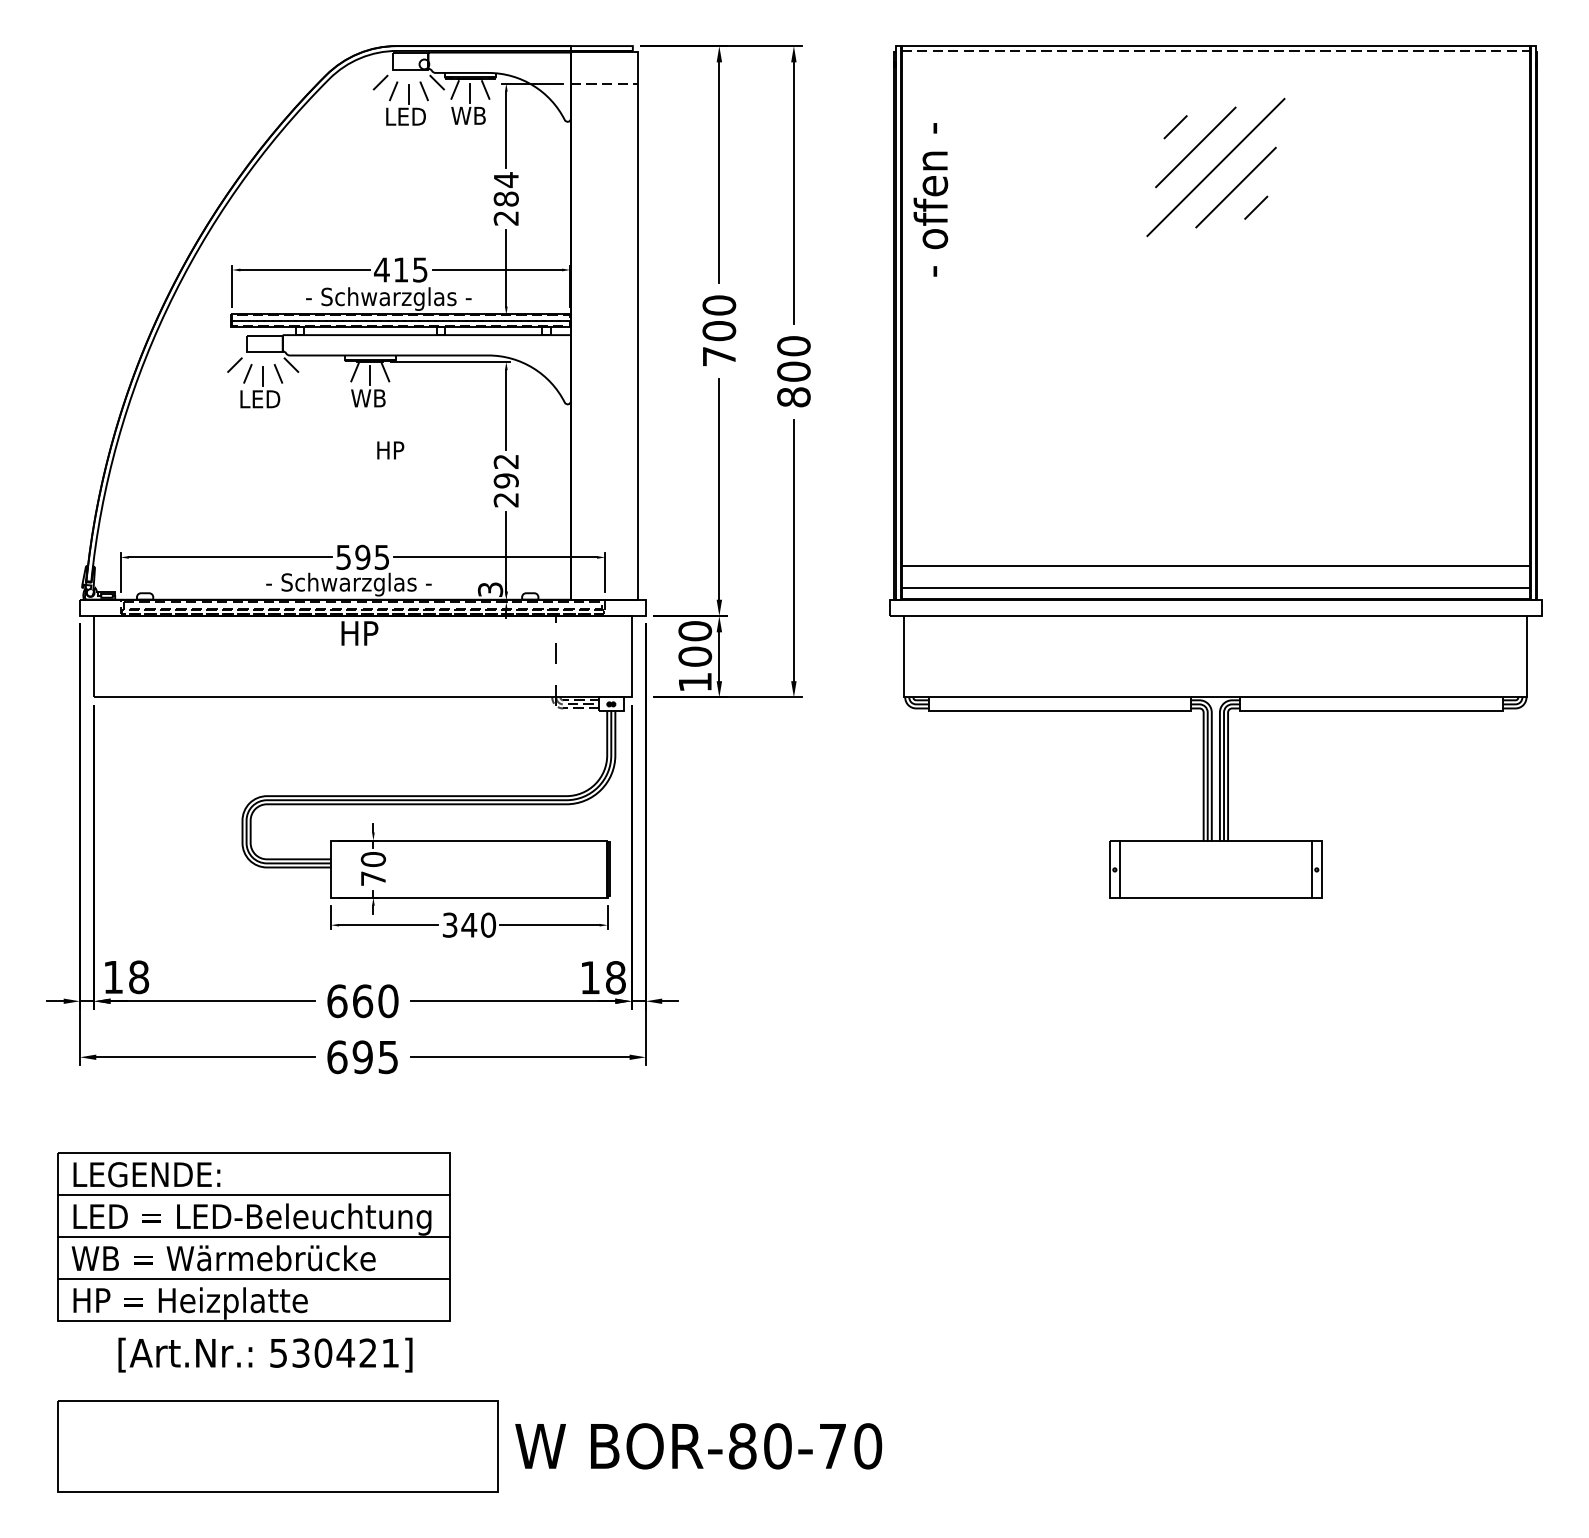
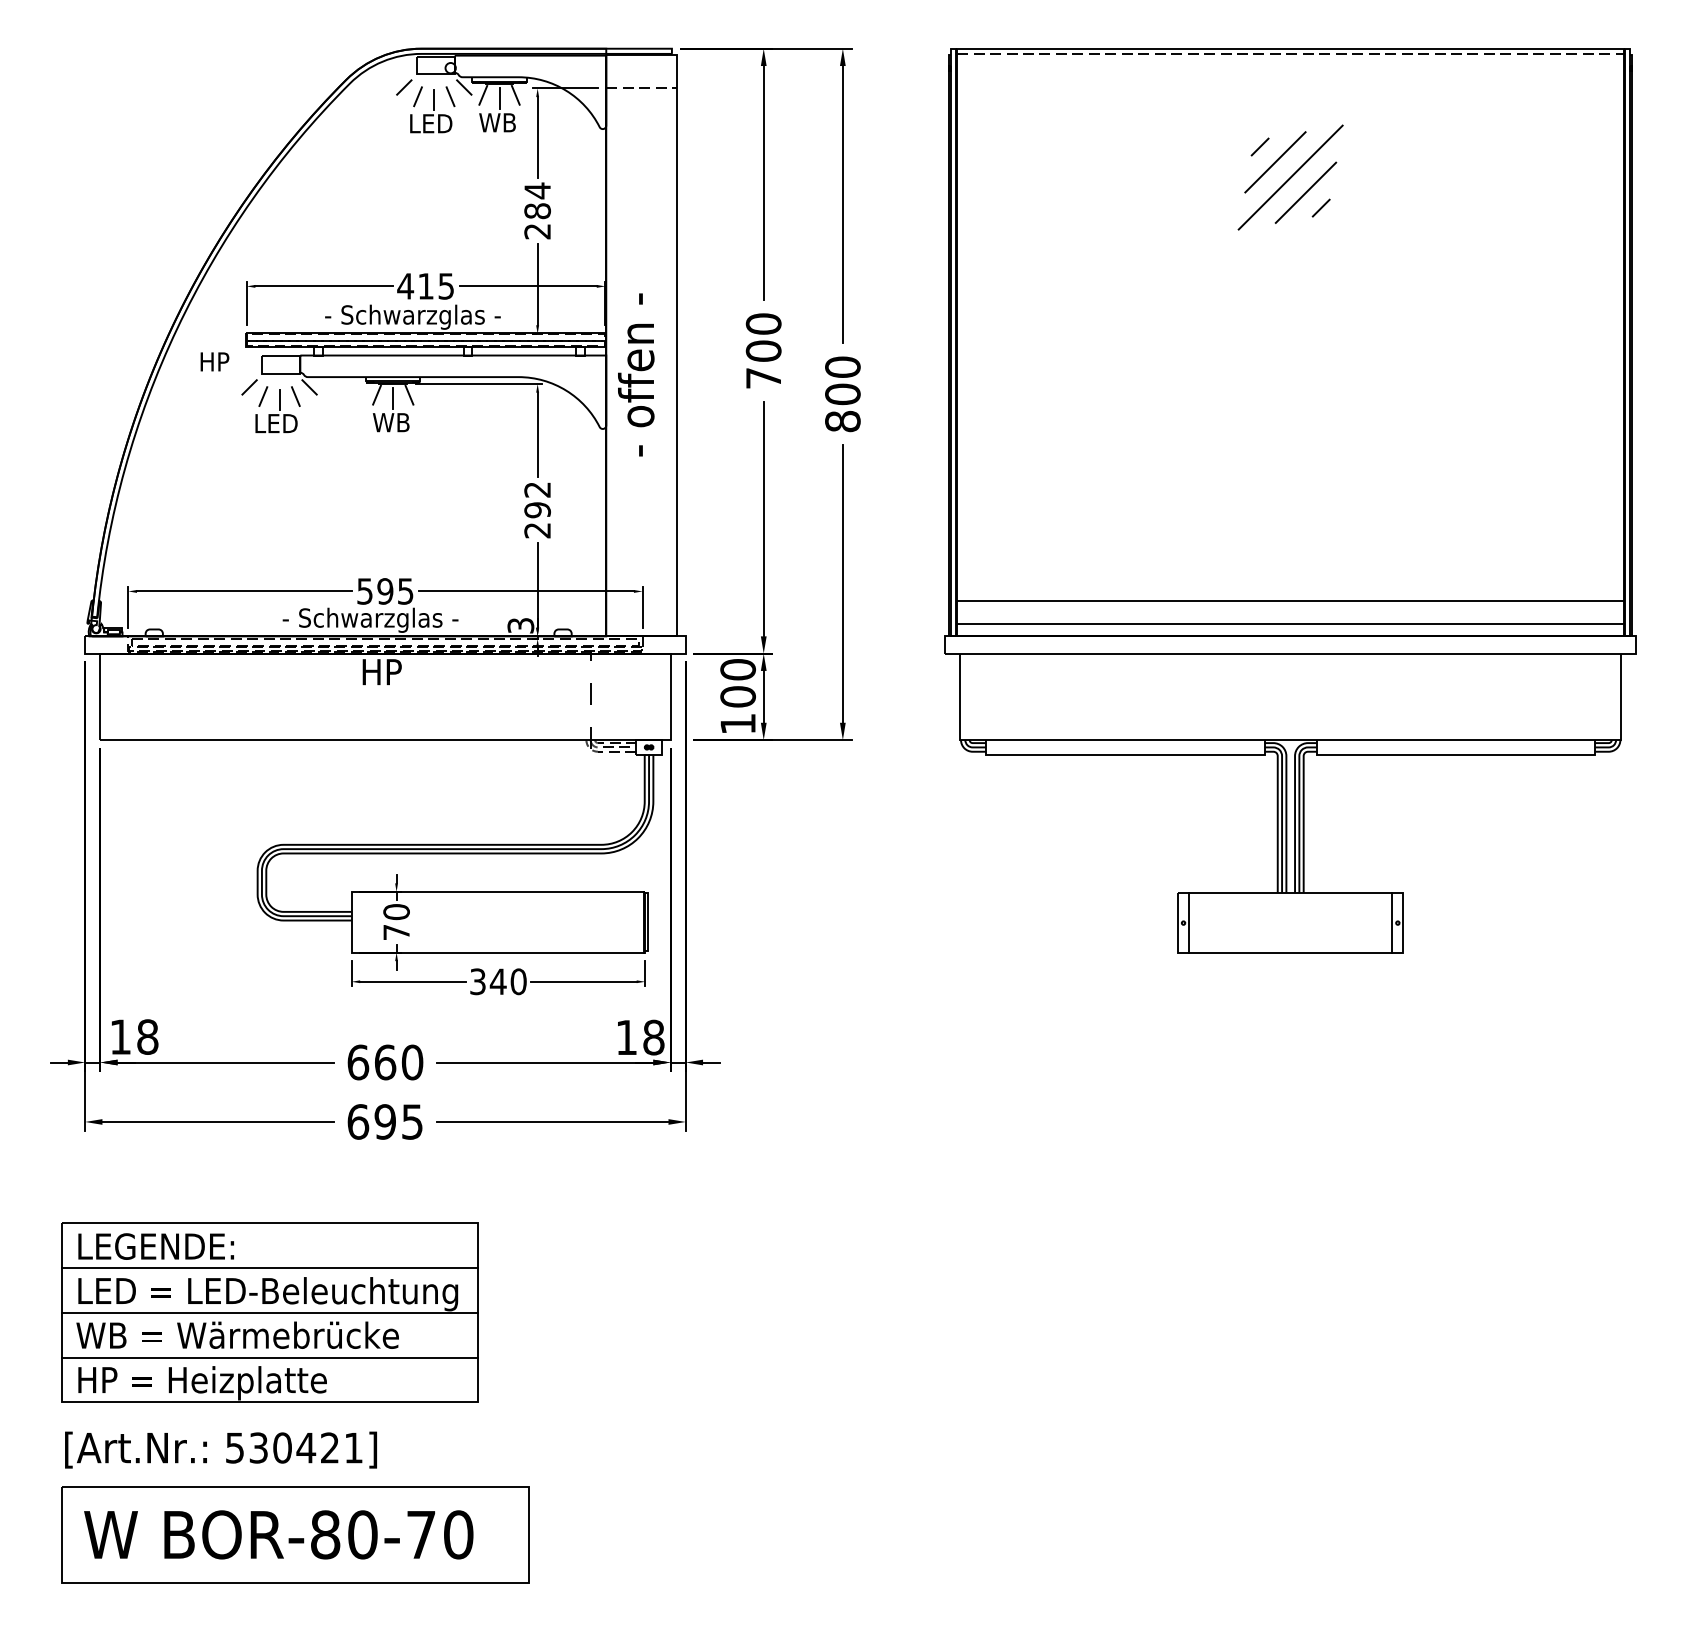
part: (1215, 167) -> (1290, 177), size x0.71
text: (931, 199) -> (636, 374), moved
text: (390, 450) -> (214, 361), moved
text: (264, 1354) -> (220, 1449), moved
text: (698, 1445) -> (278, 1534), moved

